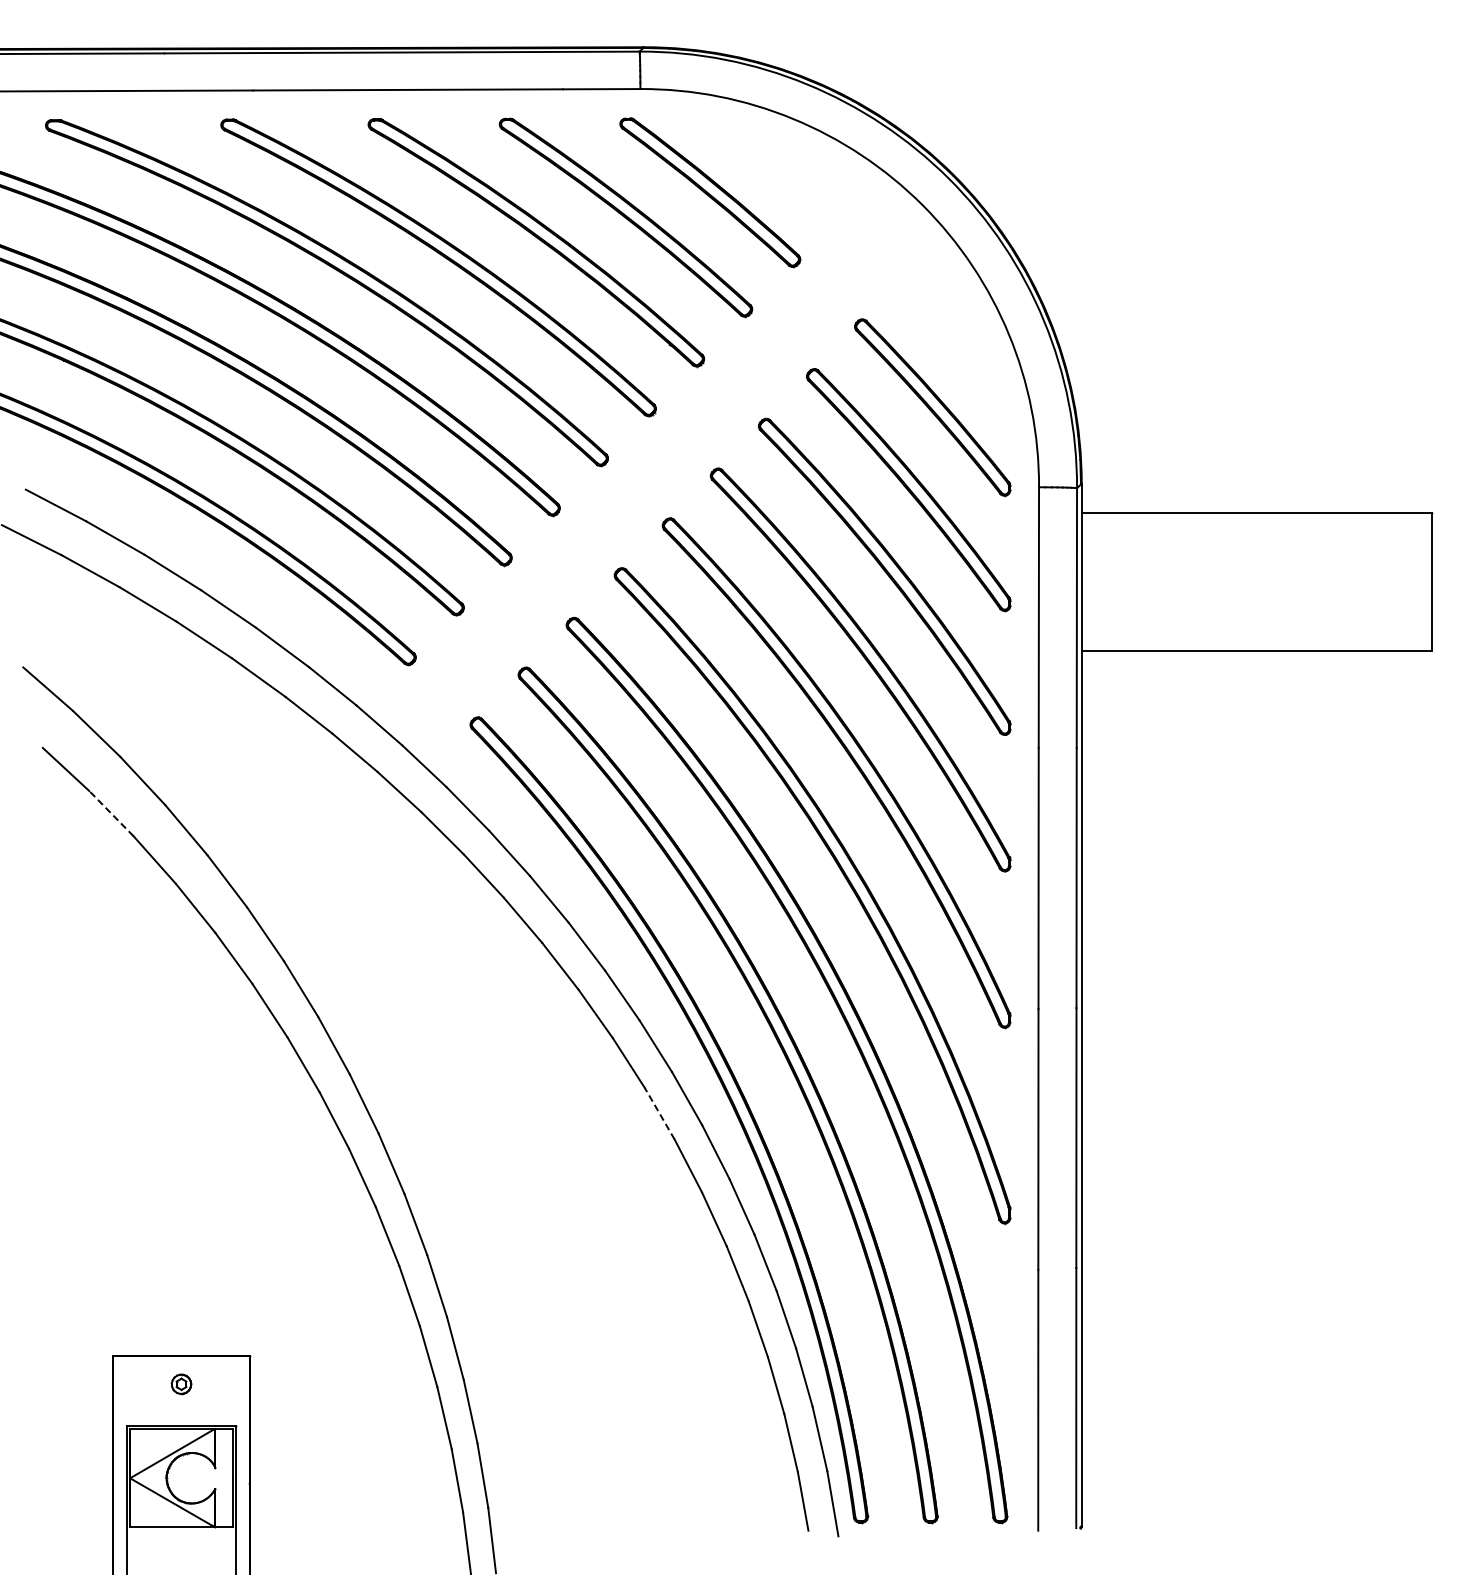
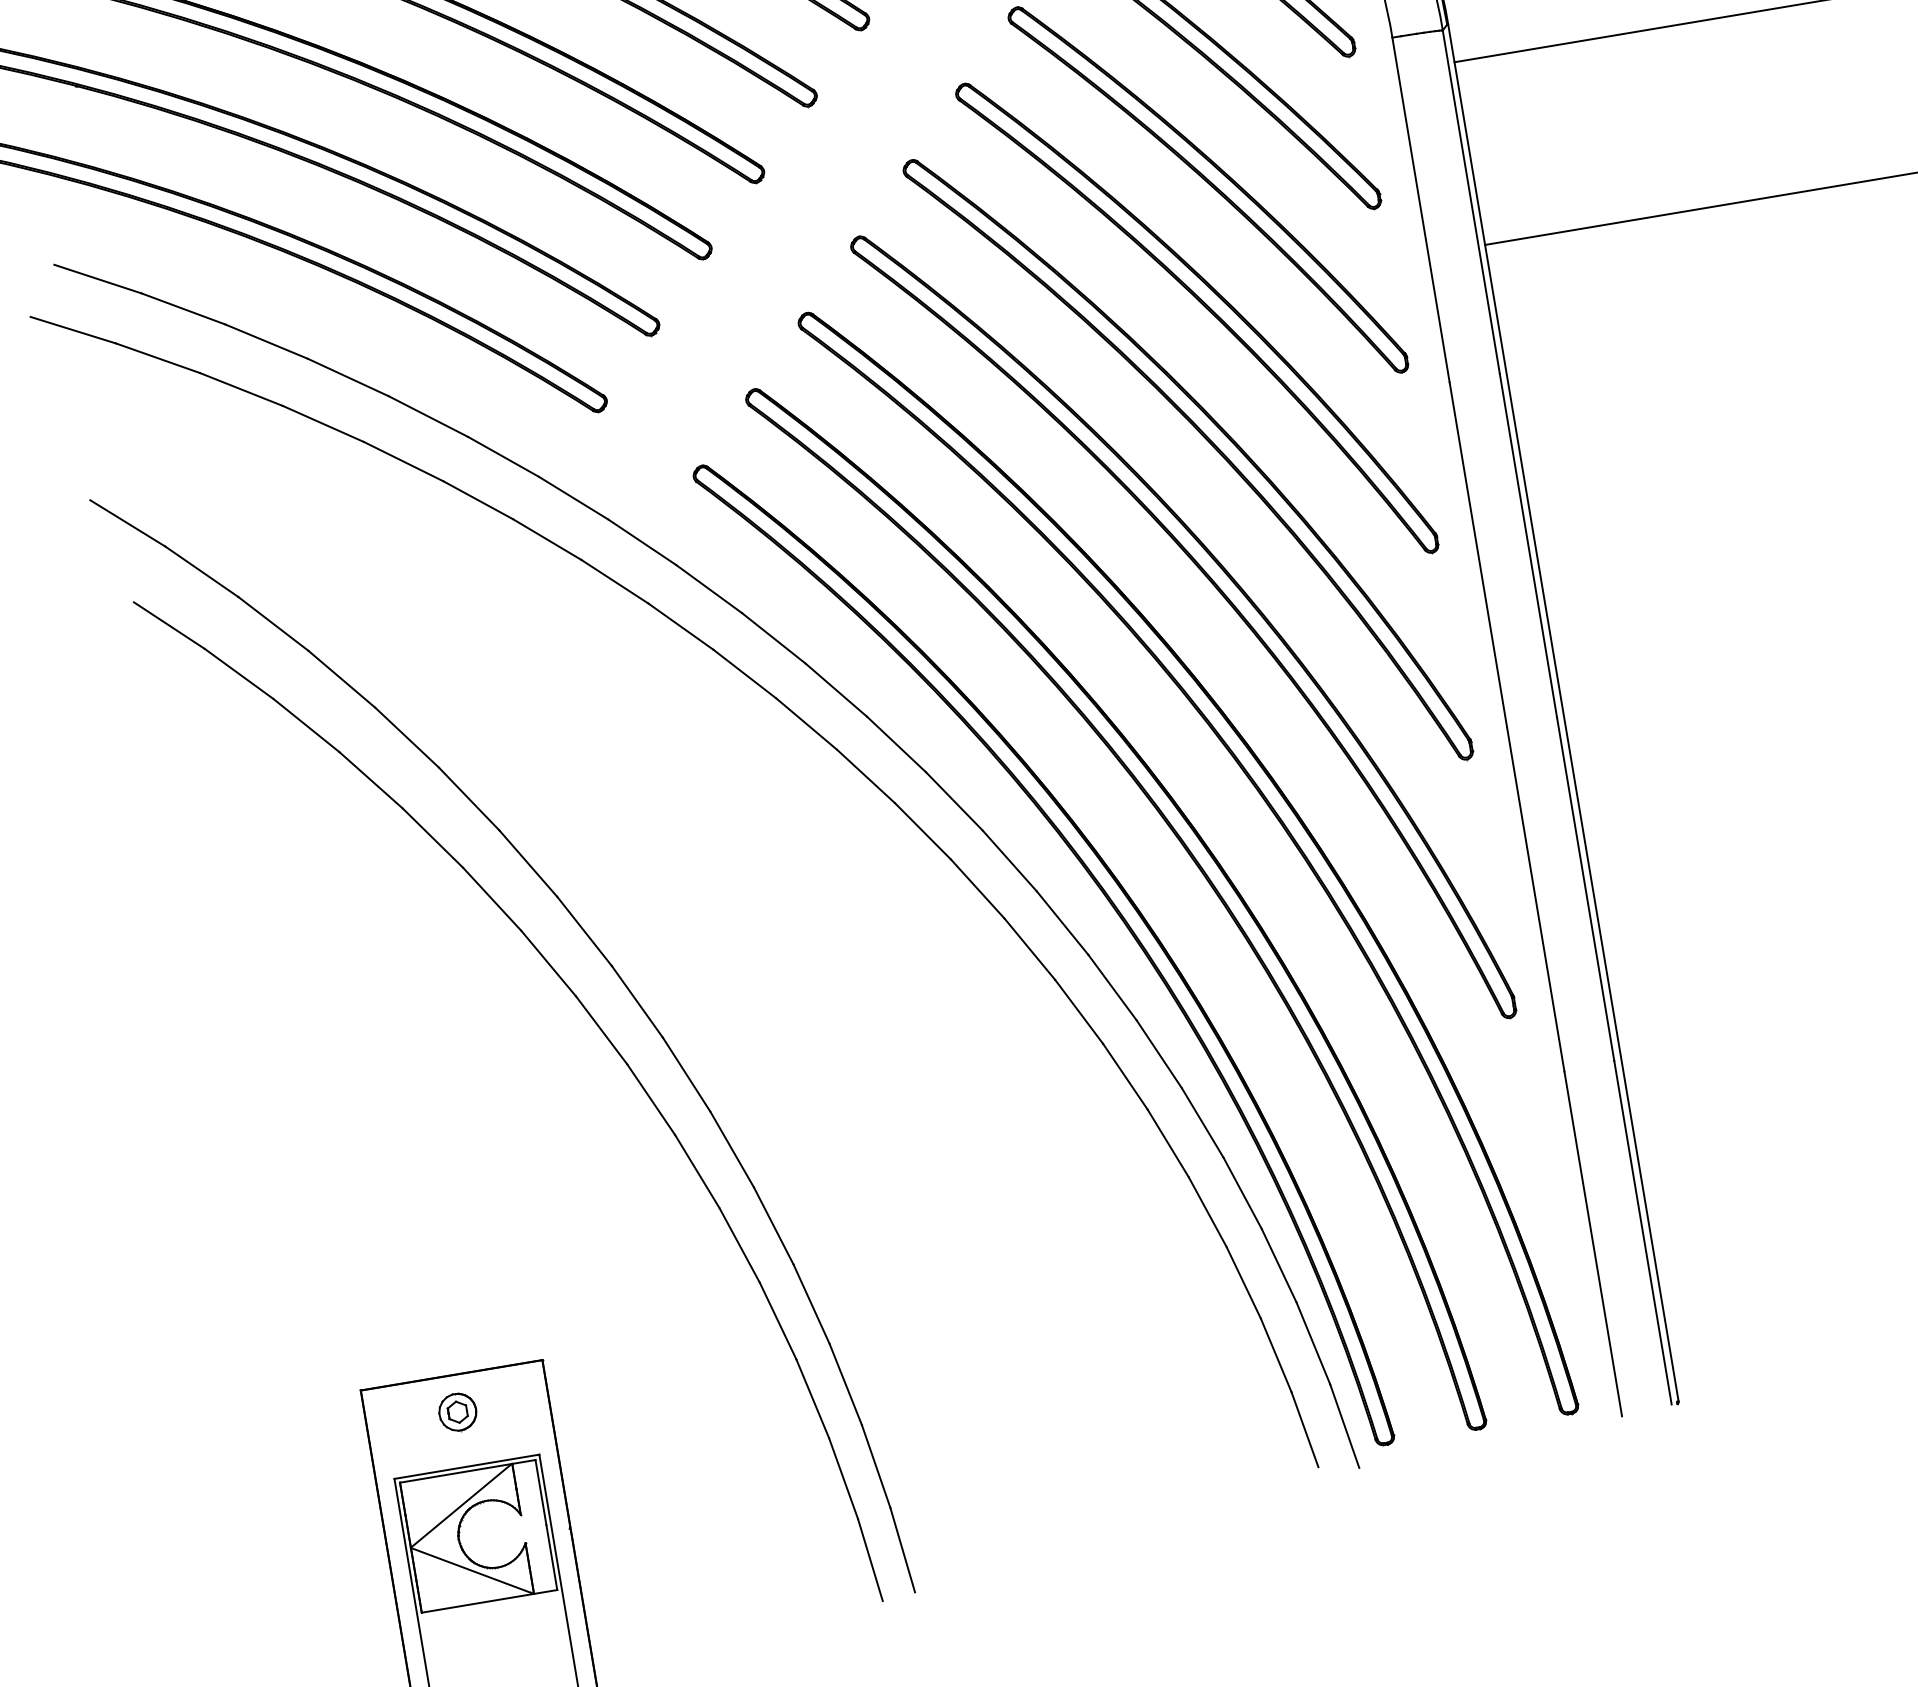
line: (111, 813) -> (239, 673), dashed -> solid
line: (659, 1113) -> (1029, 948), dashed -> solid
part: (181, 1384) -> (457, 1412), size x1.43

